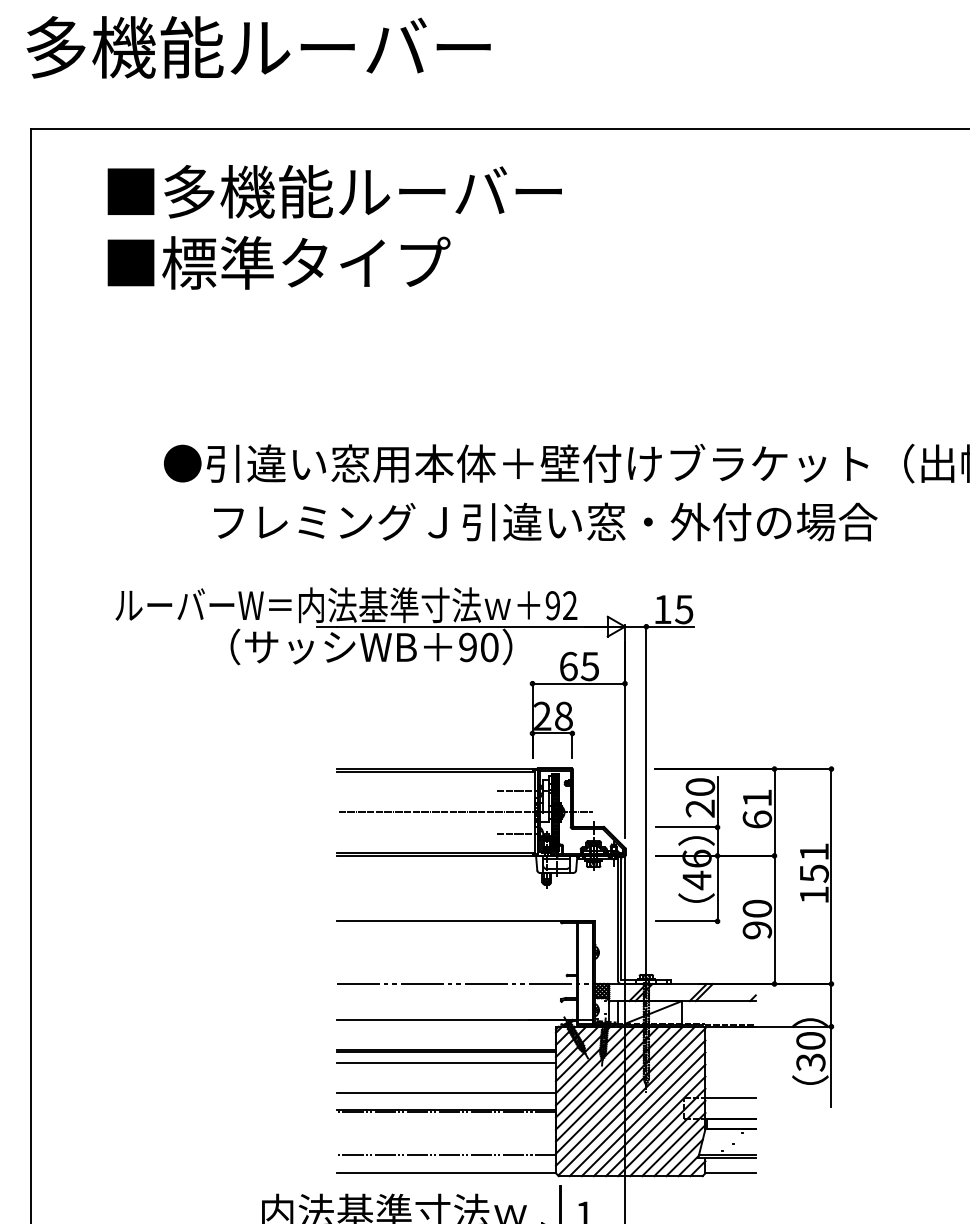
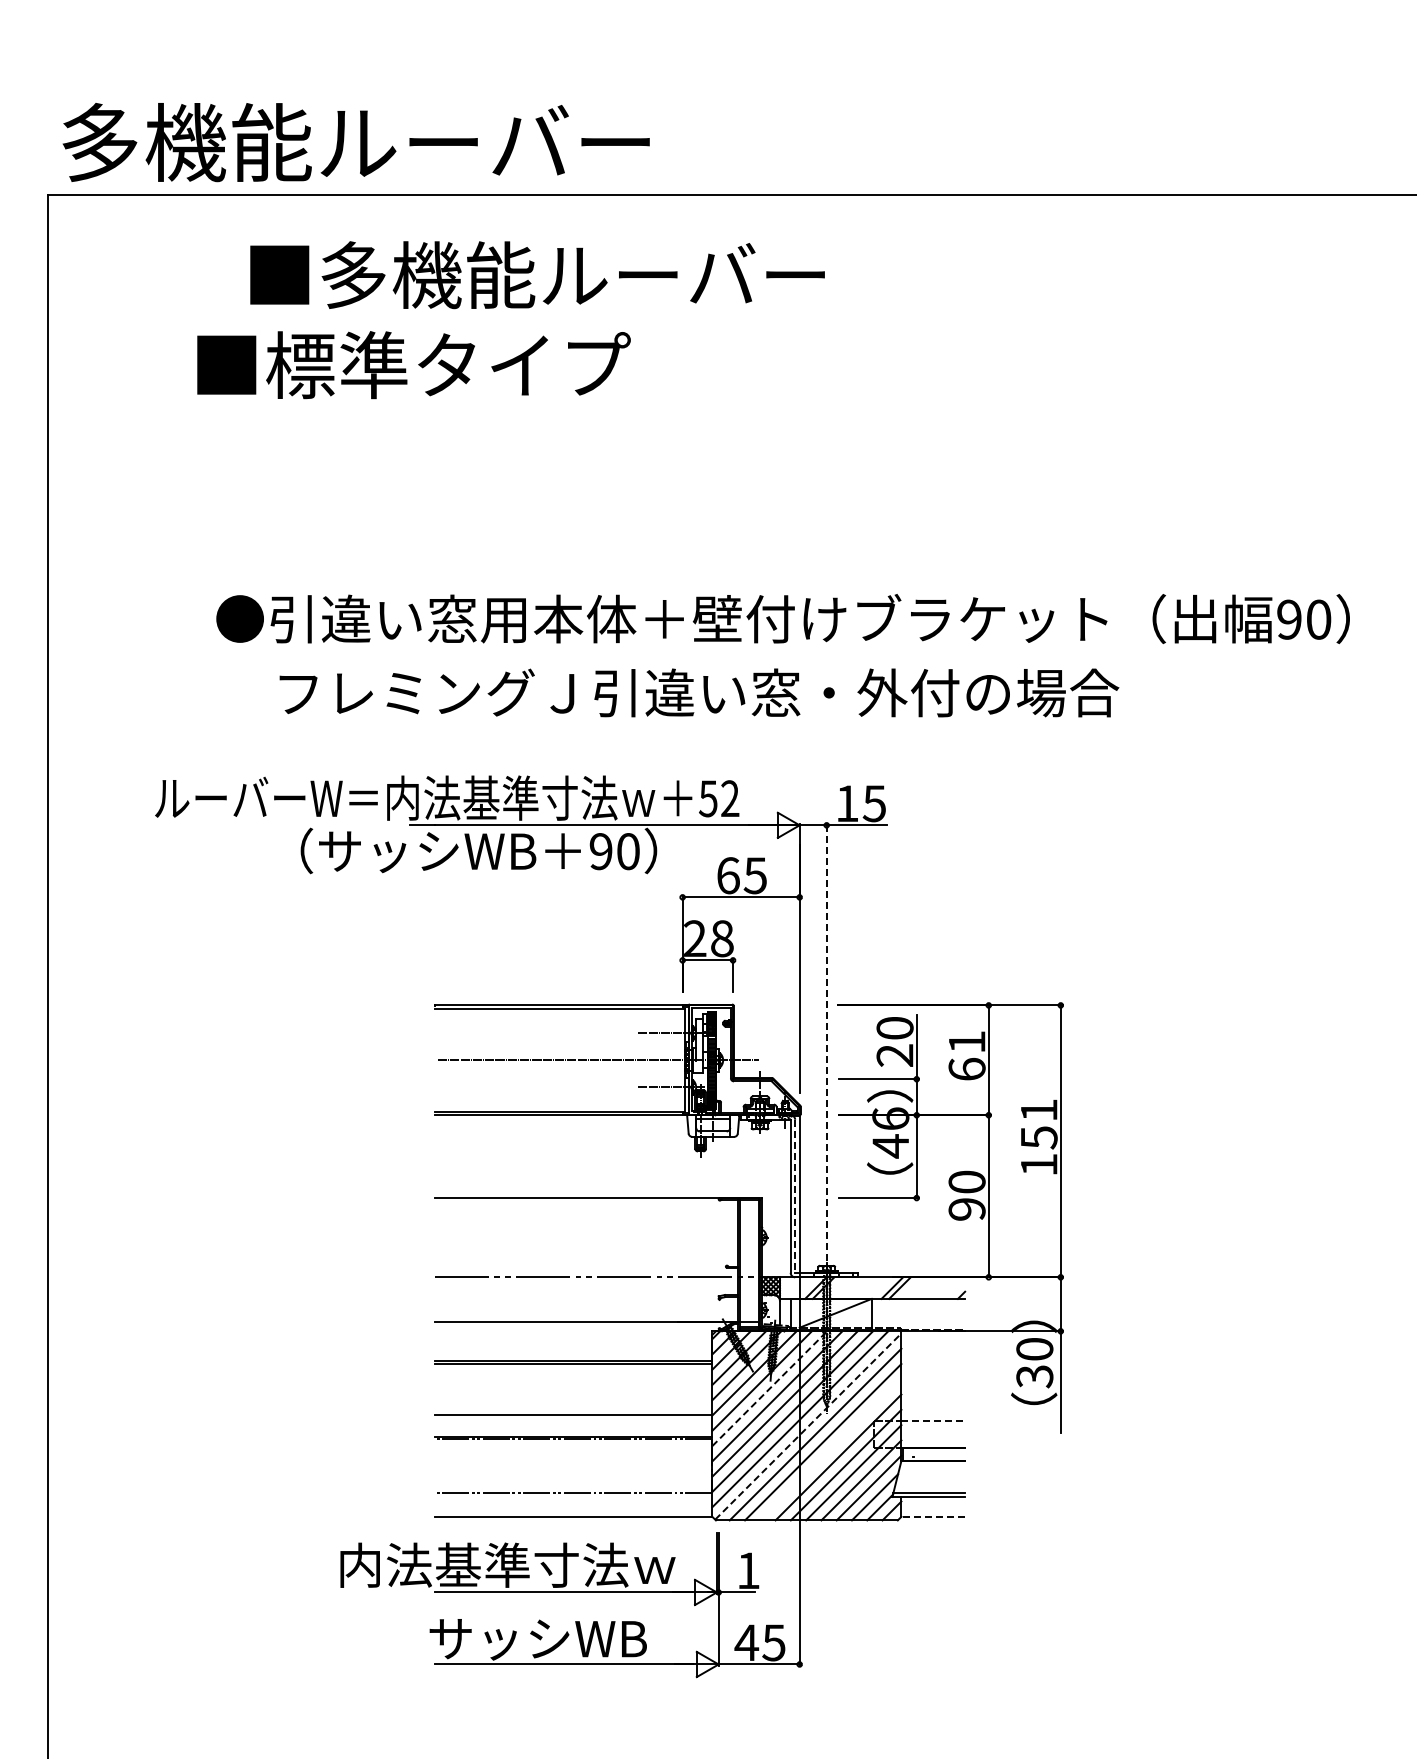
text: (258, 47) -> (355, 142), moved
text: (334, 192) -> (537, 275), moved
text: (278, 263) -> (413, 365), moved
text: (552, 605) -> (708, 798), 92 -> 52
line: (646, 798) -> (826, 1042), solid -> dashed
line: (621, 920) -> (795, 1196), solid -> dashed
line: (446, 1063) -> (573, 1377), removed
line: (601, 1071) -> (770, 1388), solid -> dashed
line: (730, 1097) -> (933, 1421), solid -> dashed
line: (632, 1101) -> (808, 1426), solid -> dashed
line: (649, 1120) -> (830, 1449), removed
line: (730, 1173) -> (933, 1516), solid -> dashed

